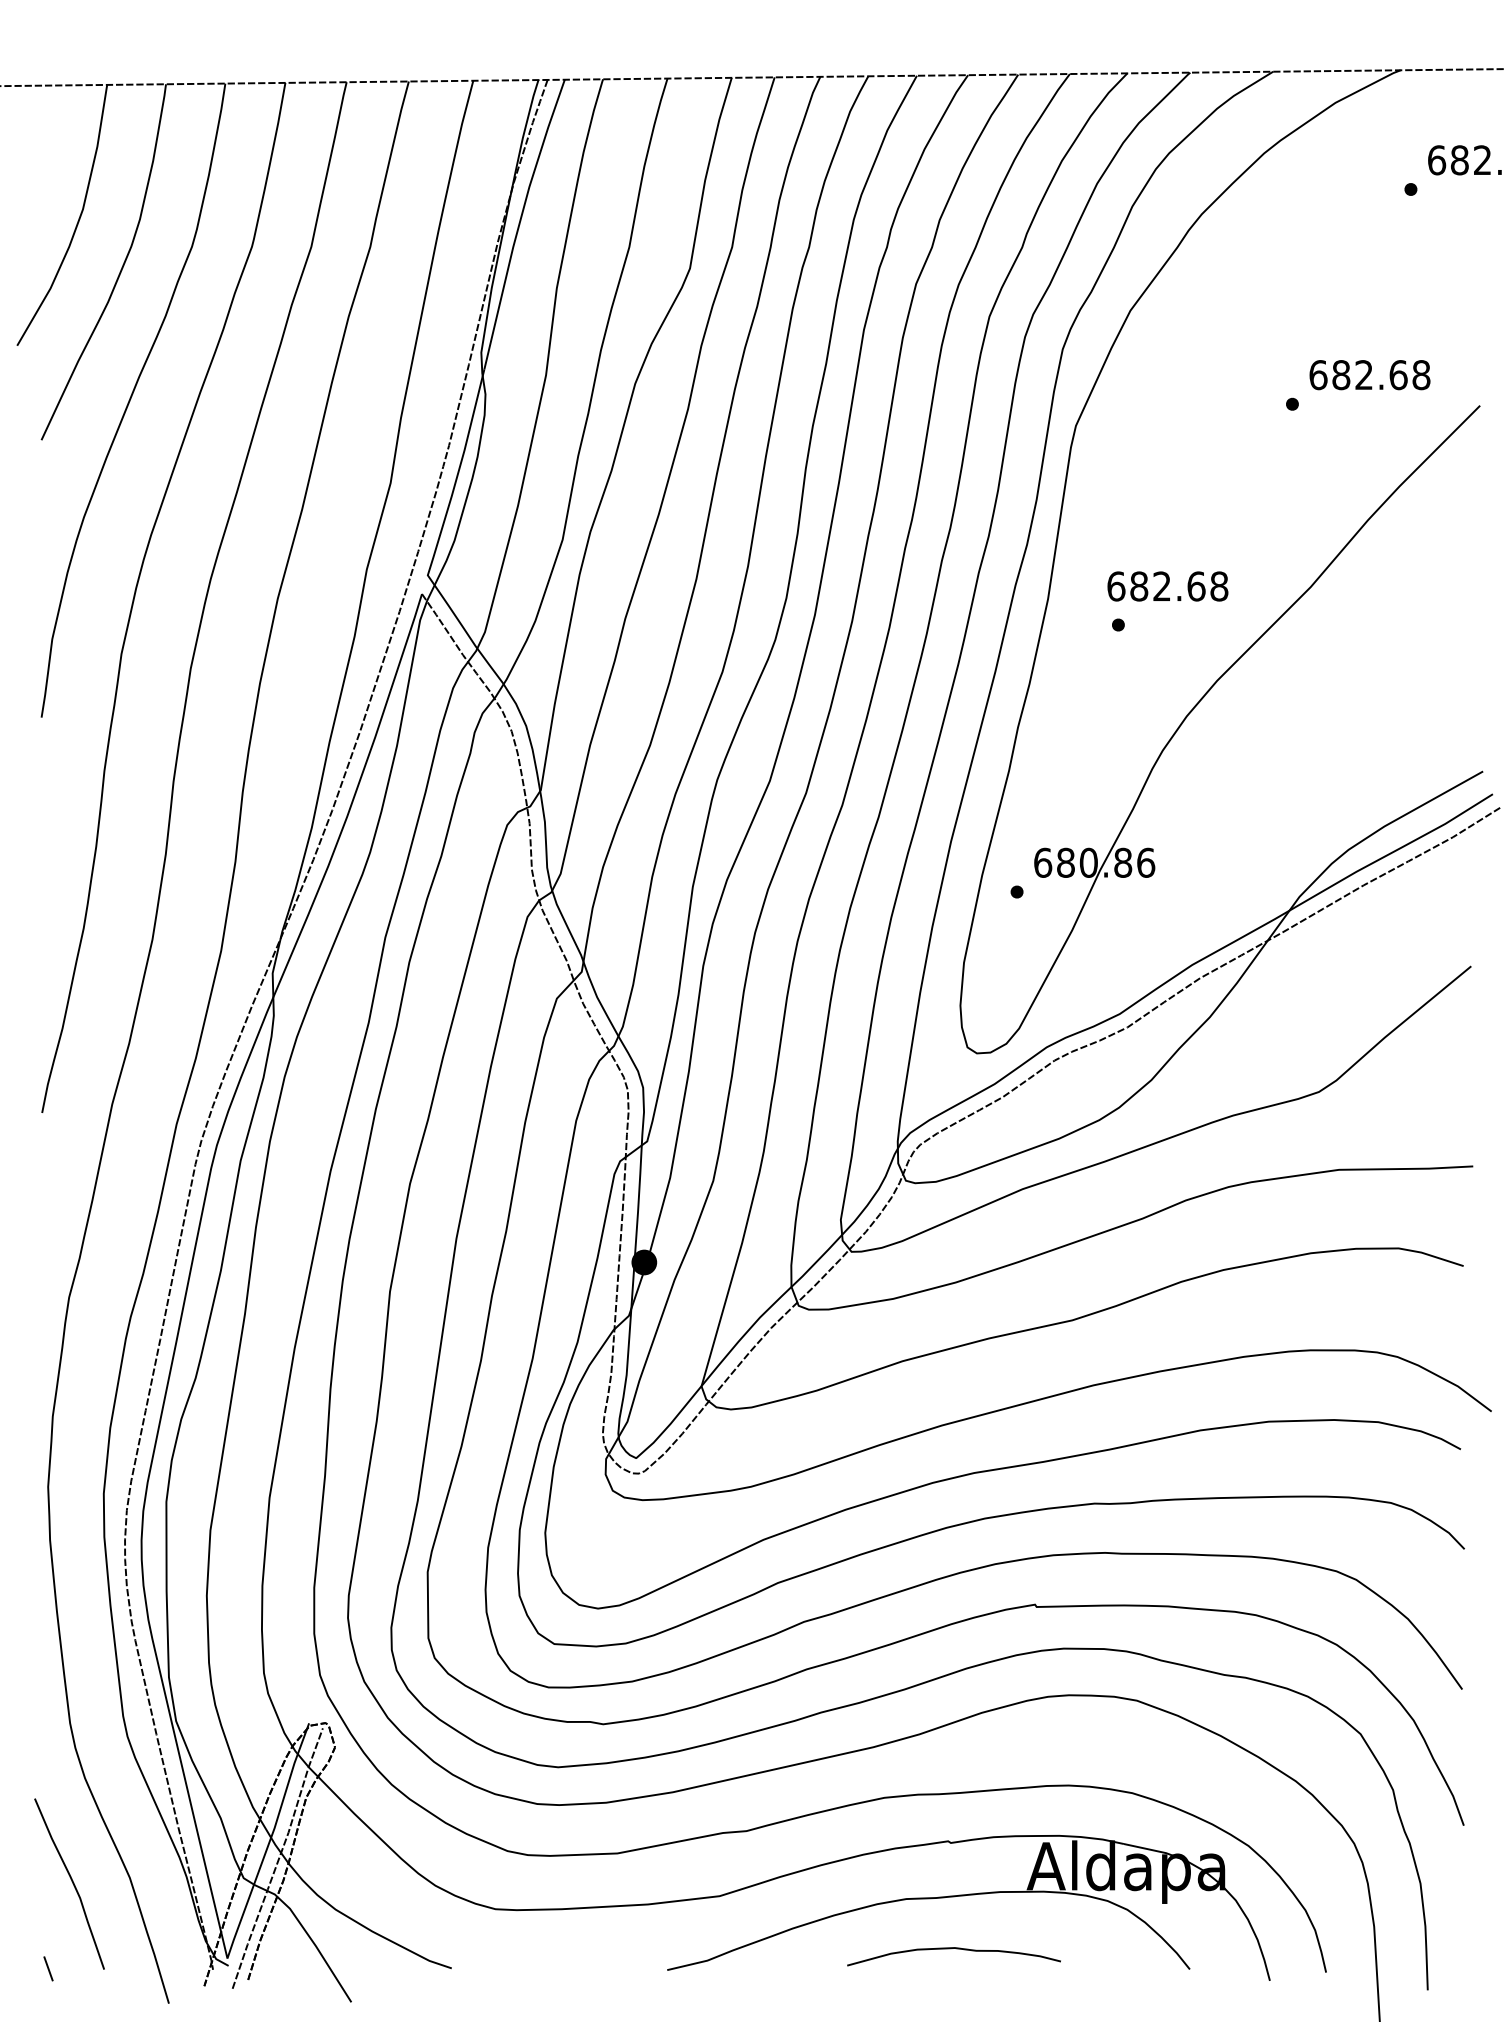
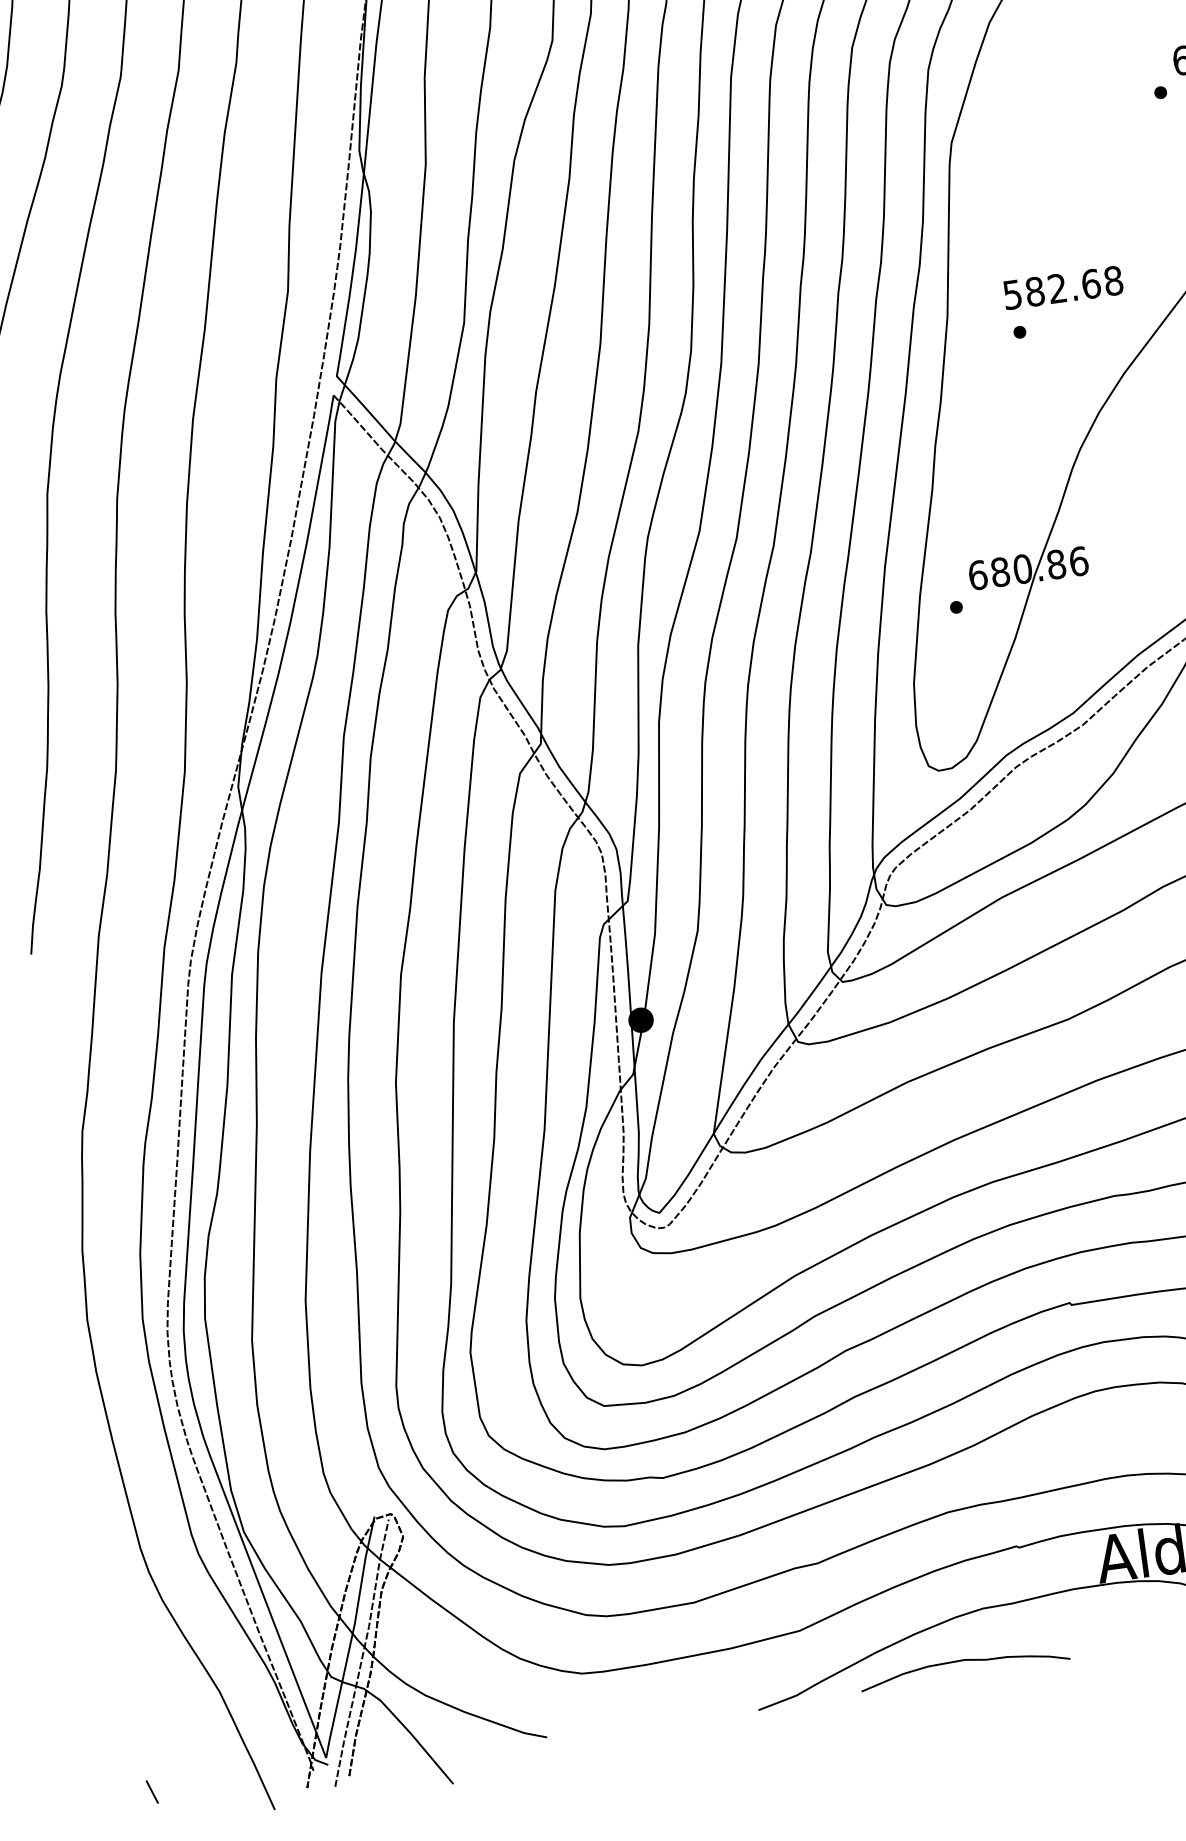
text: (1116, 586) -> (1012, 294), 682.68 -> 582.68
curve: (71, 1881) -> (163, 1703), removed
curve: (951, 1949) -> (961, 1661), moved

